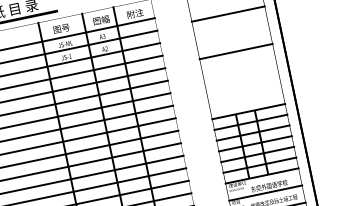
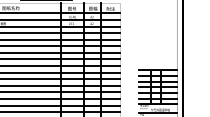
line: (227, 15) -> (157, 19), removed
line: (235, 51) -> (157, 38), removed

